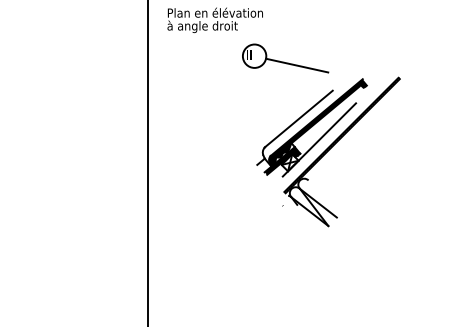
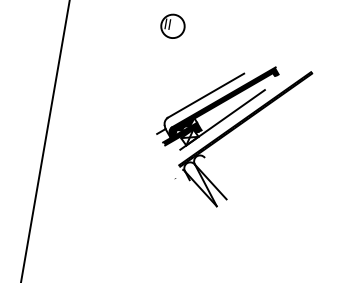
line: (297, 65) -> (213, 42), removed

